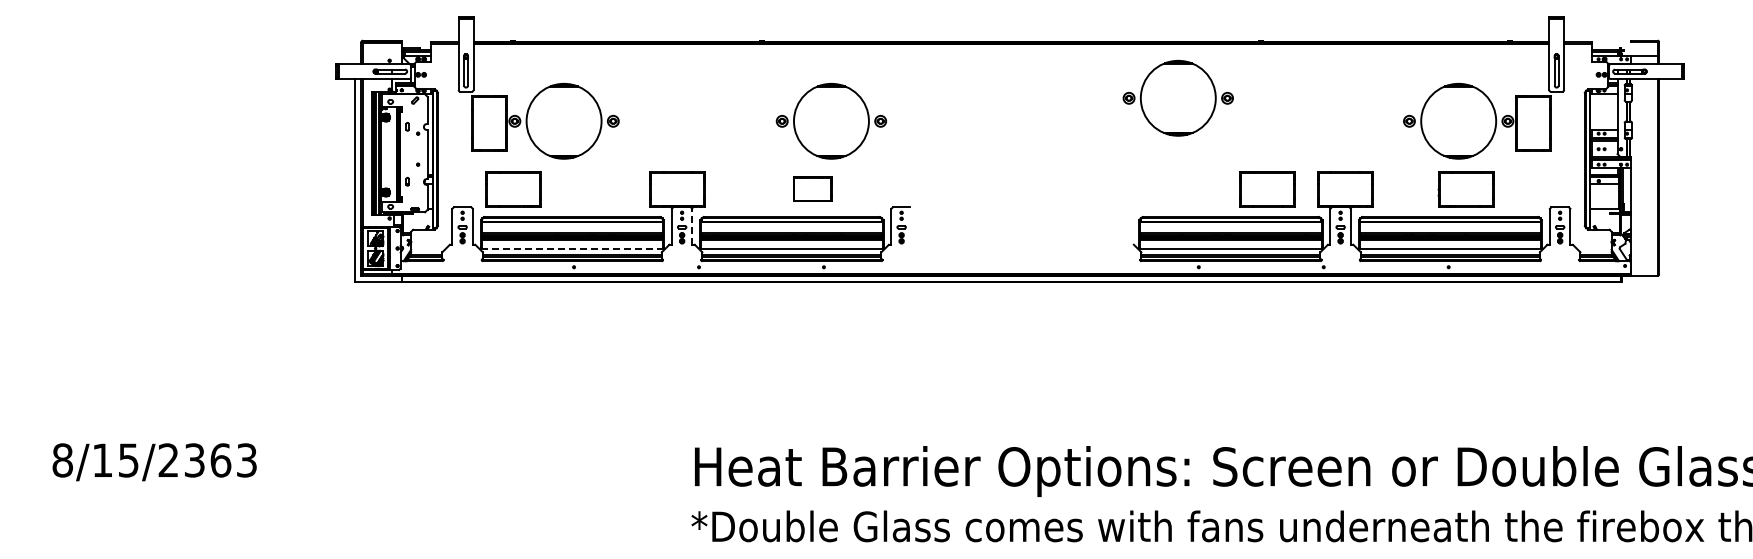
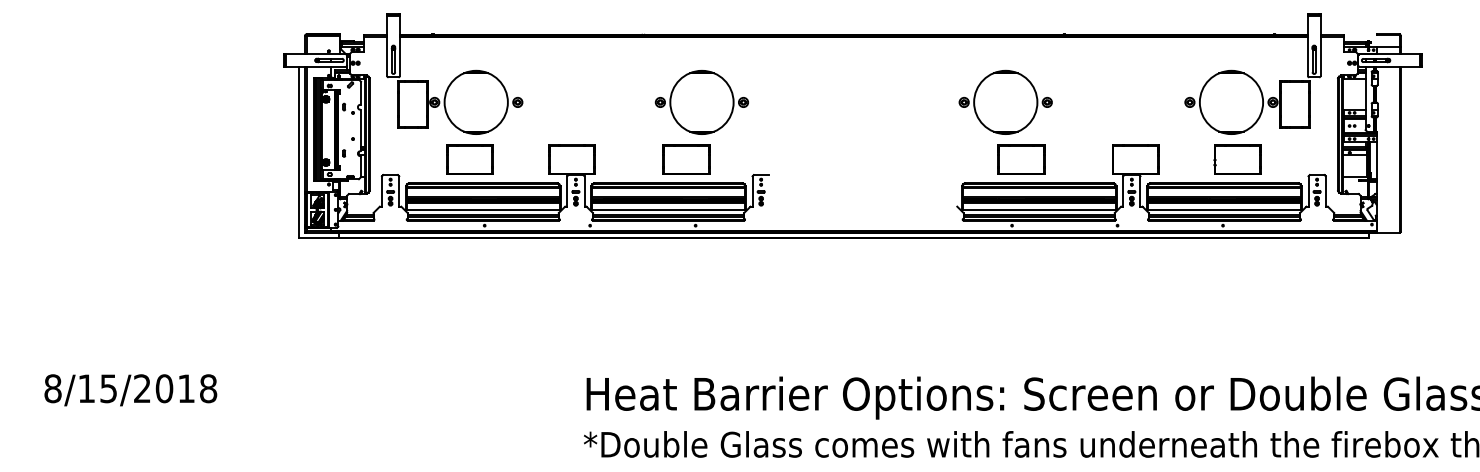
part: (1177, 98) -> (1005, 102), moved
part: (513, 189) -> (469, 160), moved
part: (812, 189) -> (685, 160), size x1.43
part: (1267, 189) -> (1021, 160), moved
line: (692, 226) -> (584, 191), dashed -> solid
line: (572, 248) -> (483, 209), dashed -> solid
text: (220, 460) -> (186, 388), 8/15/2363 -> 8/15/2018

